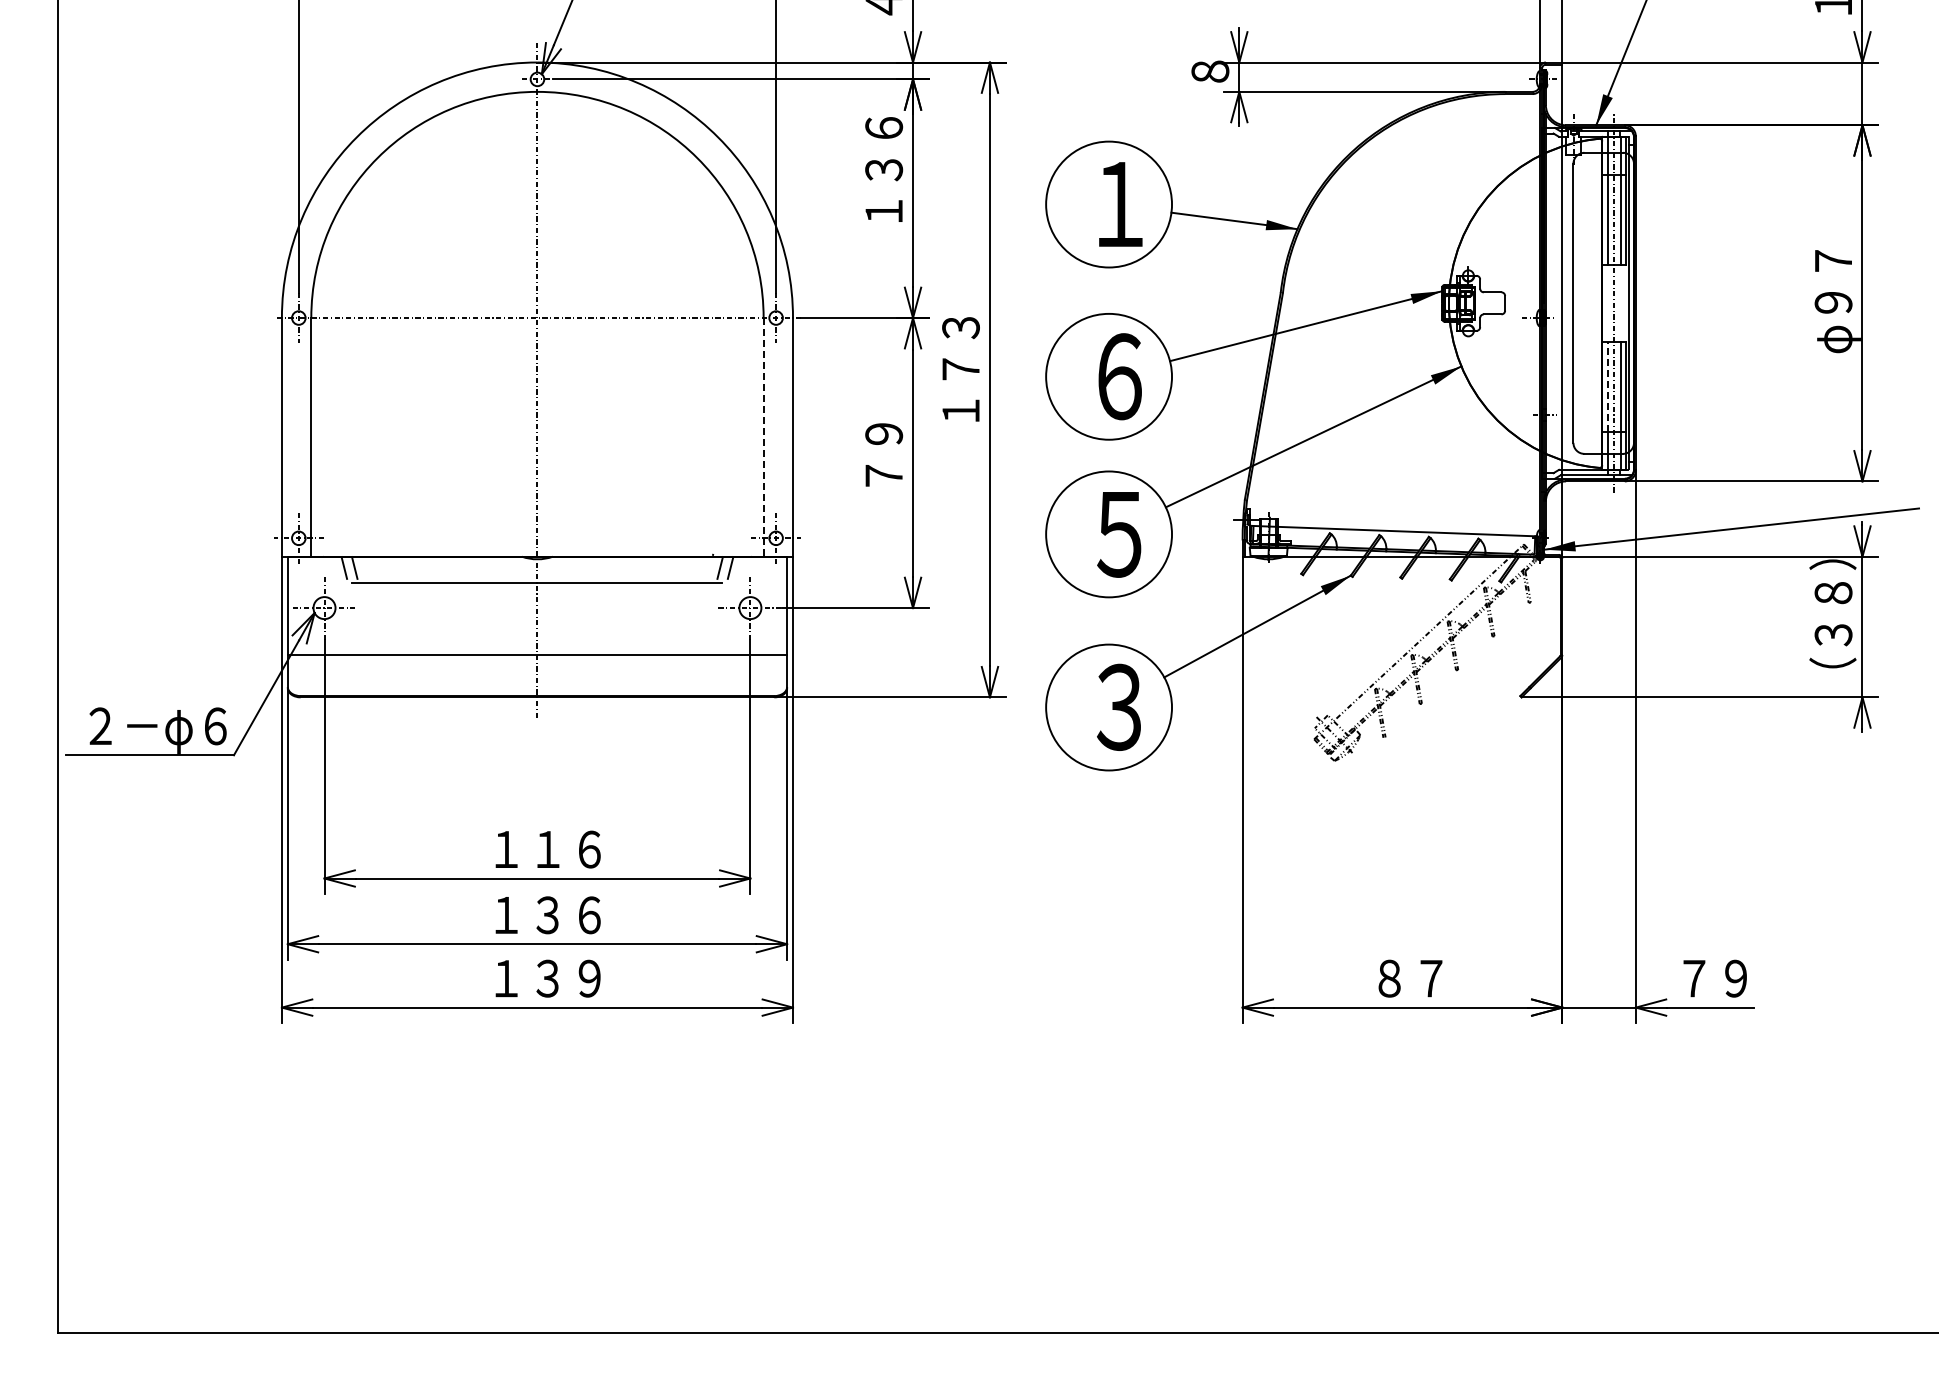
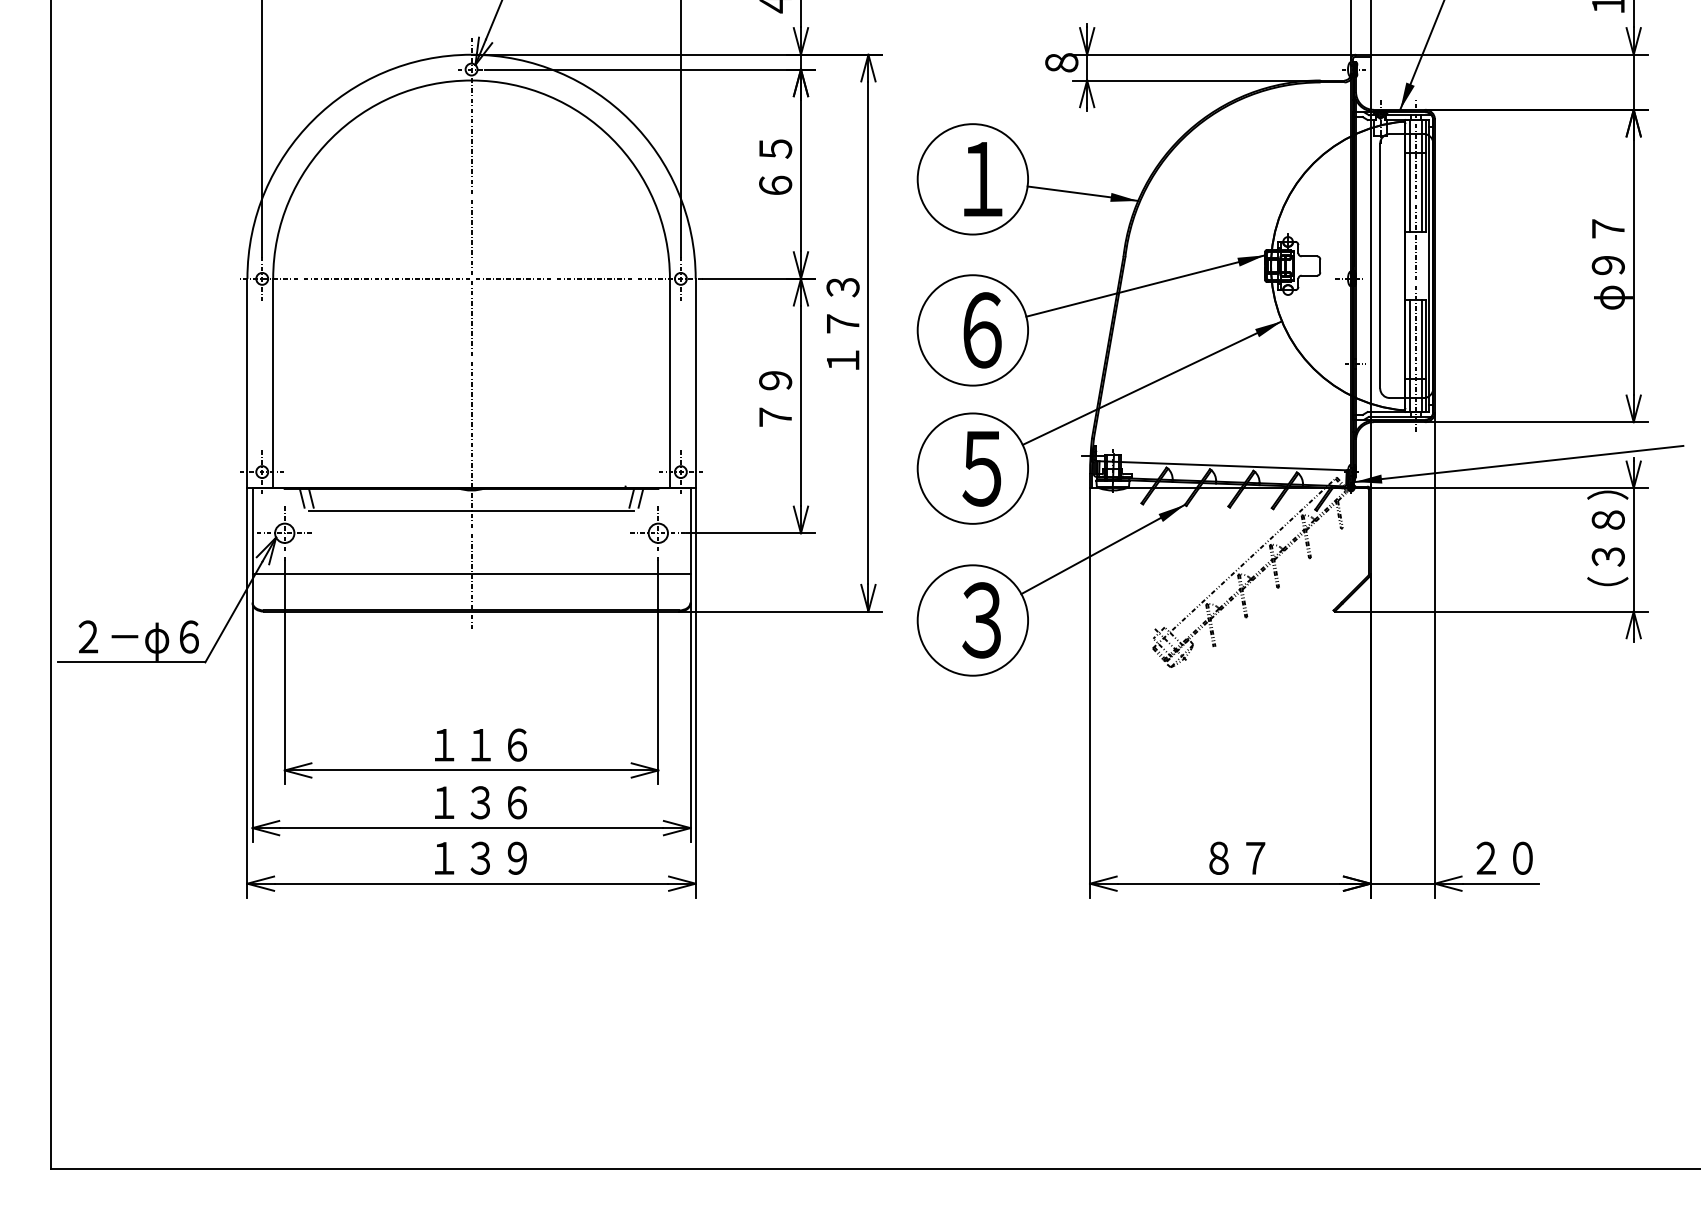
text: (884, 169) -> (775, 148), １３６ -> ６５
line: (1607, 386) -> (1410, 338), dashed -> solid
line: (763, 437) -> (669, 383), dashed -> solid
text: (1715, 978) -> (1504, 858), ７９ -> ２０

